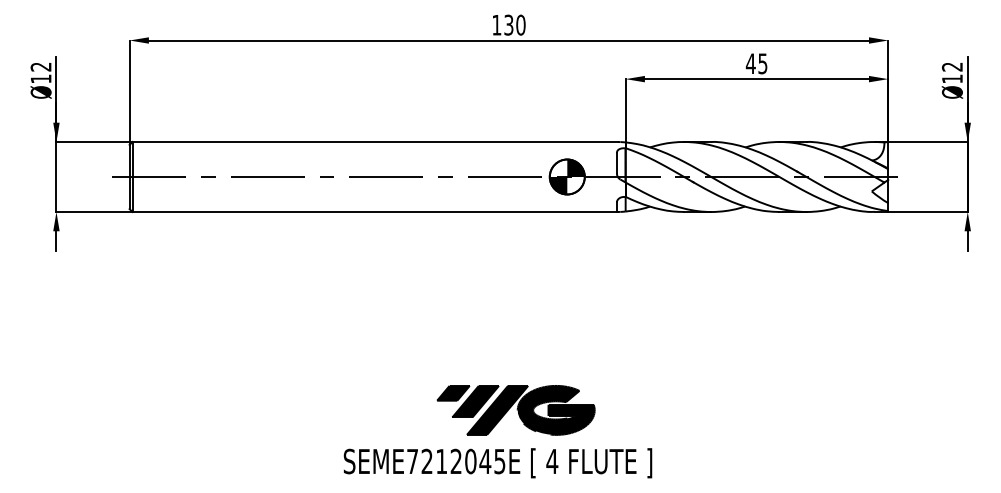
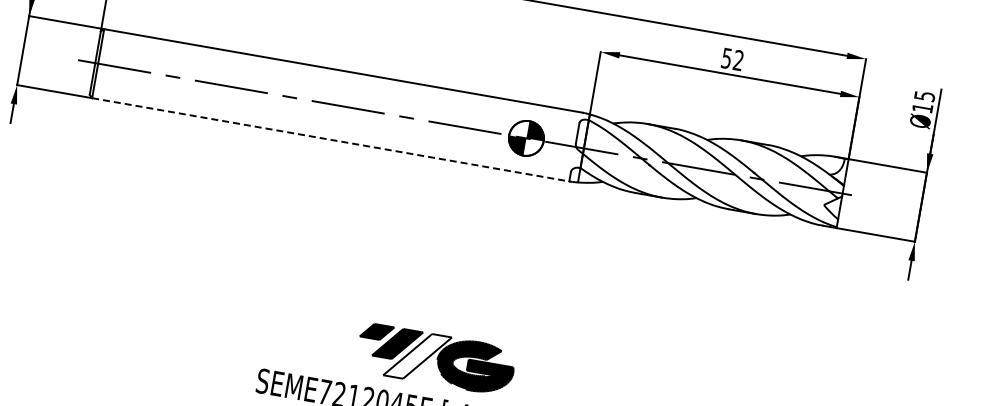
text: (756, 63) -> (732, 59), 45 -> 52
text: (951, 66) -> (923, 95), Ø12 -> Ø15
line: (375, 212) -> (331, 140), solid -> dashed
fill: (497, 409) -> (417, 355), removed

